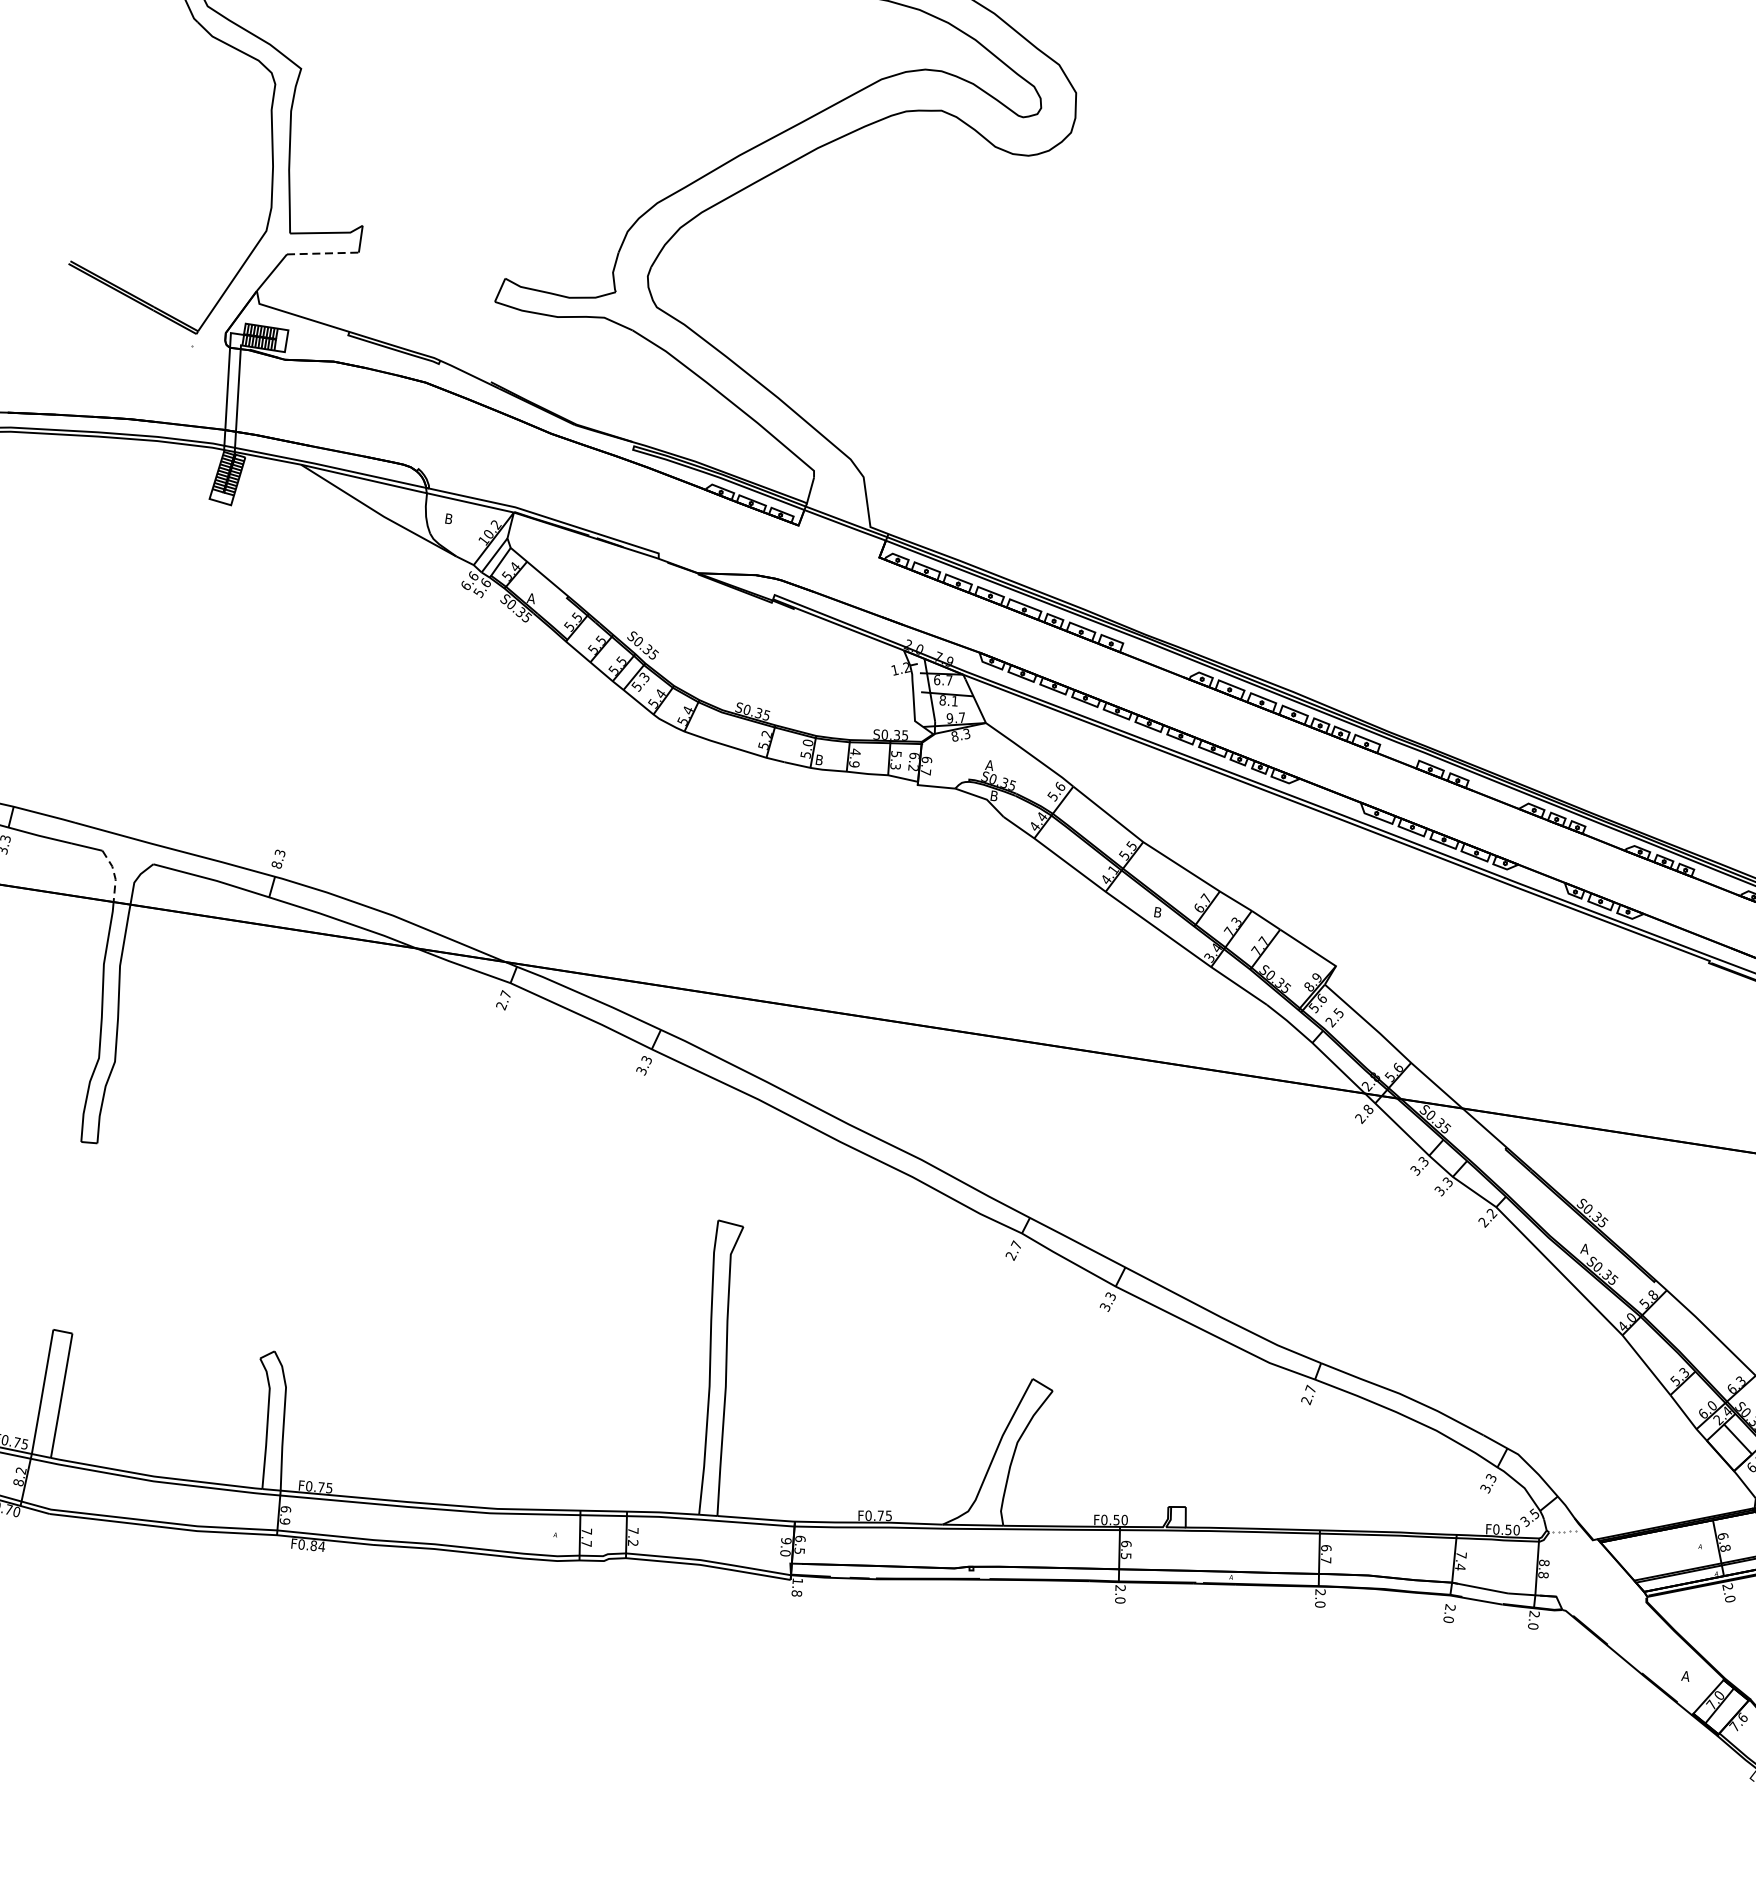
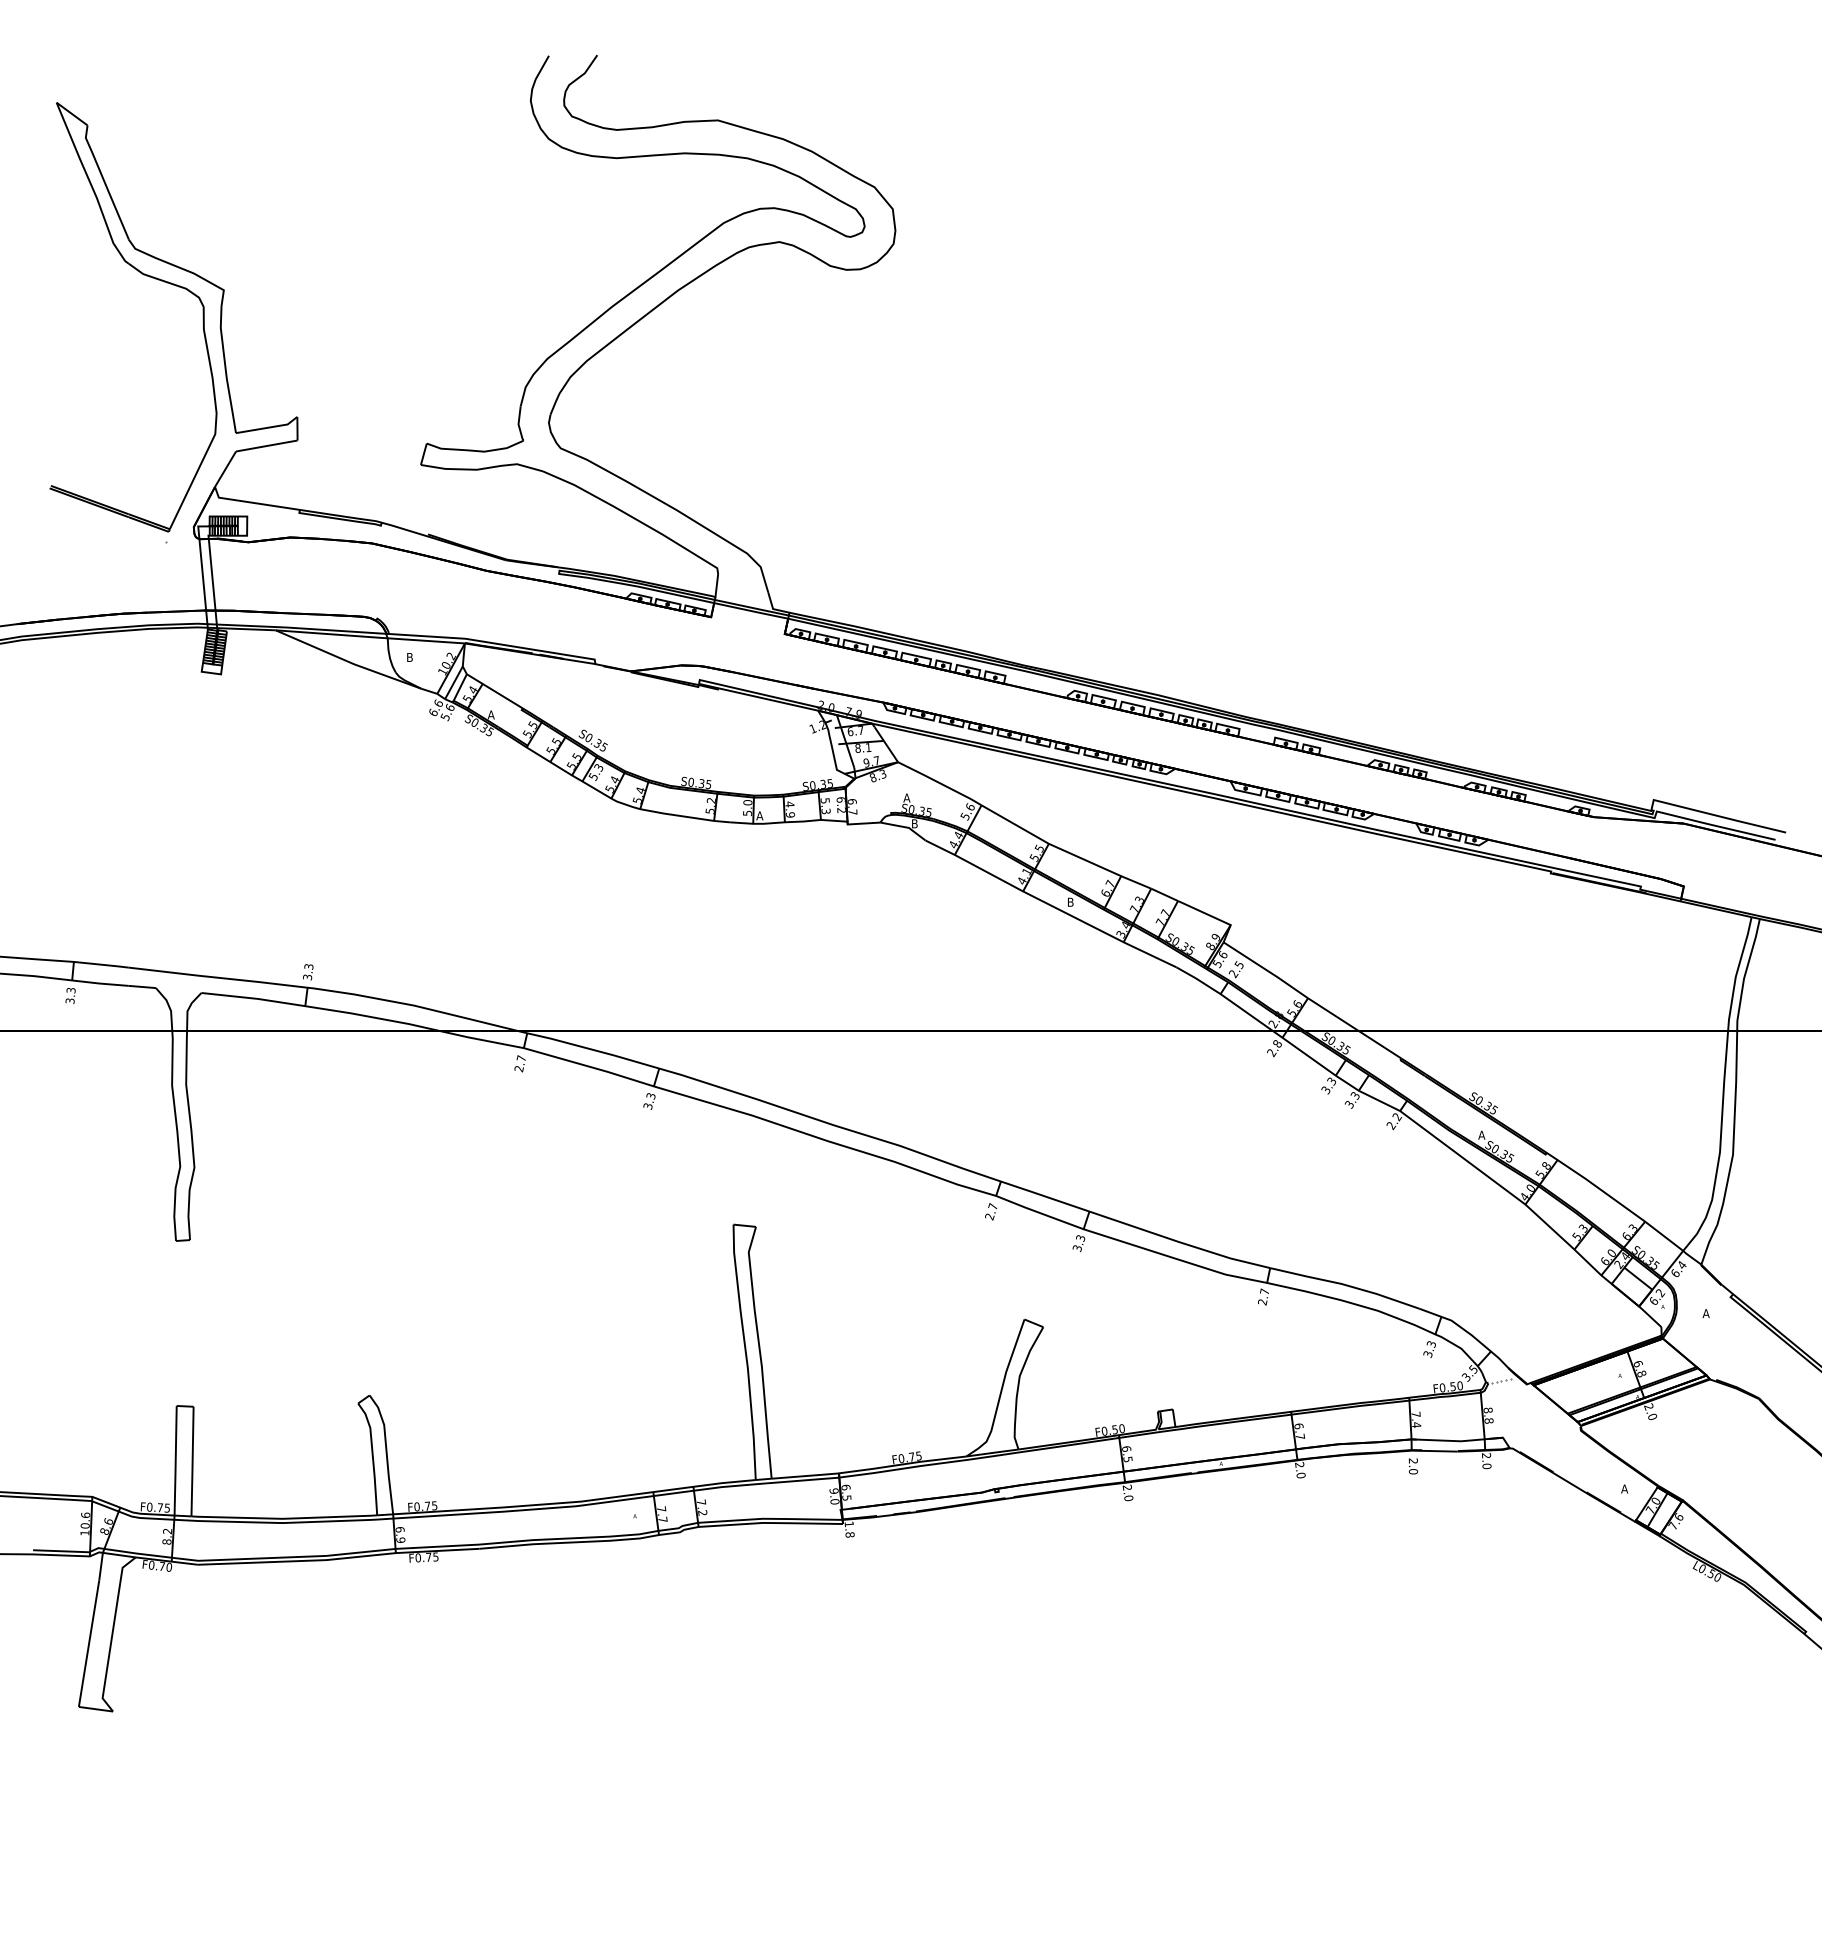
line: (323, 253) -> (267, 445), dashed -> solid
text: (819, 759) -> (759, 815), B -> A
text: (276, 865) -> (307, 977), 8.3 -> 3.3
line: (114, 875) -> (169, 1007), dashed -> solid
text: (318, 1545) -> (432, 1556), F0.84 -> F0.75

